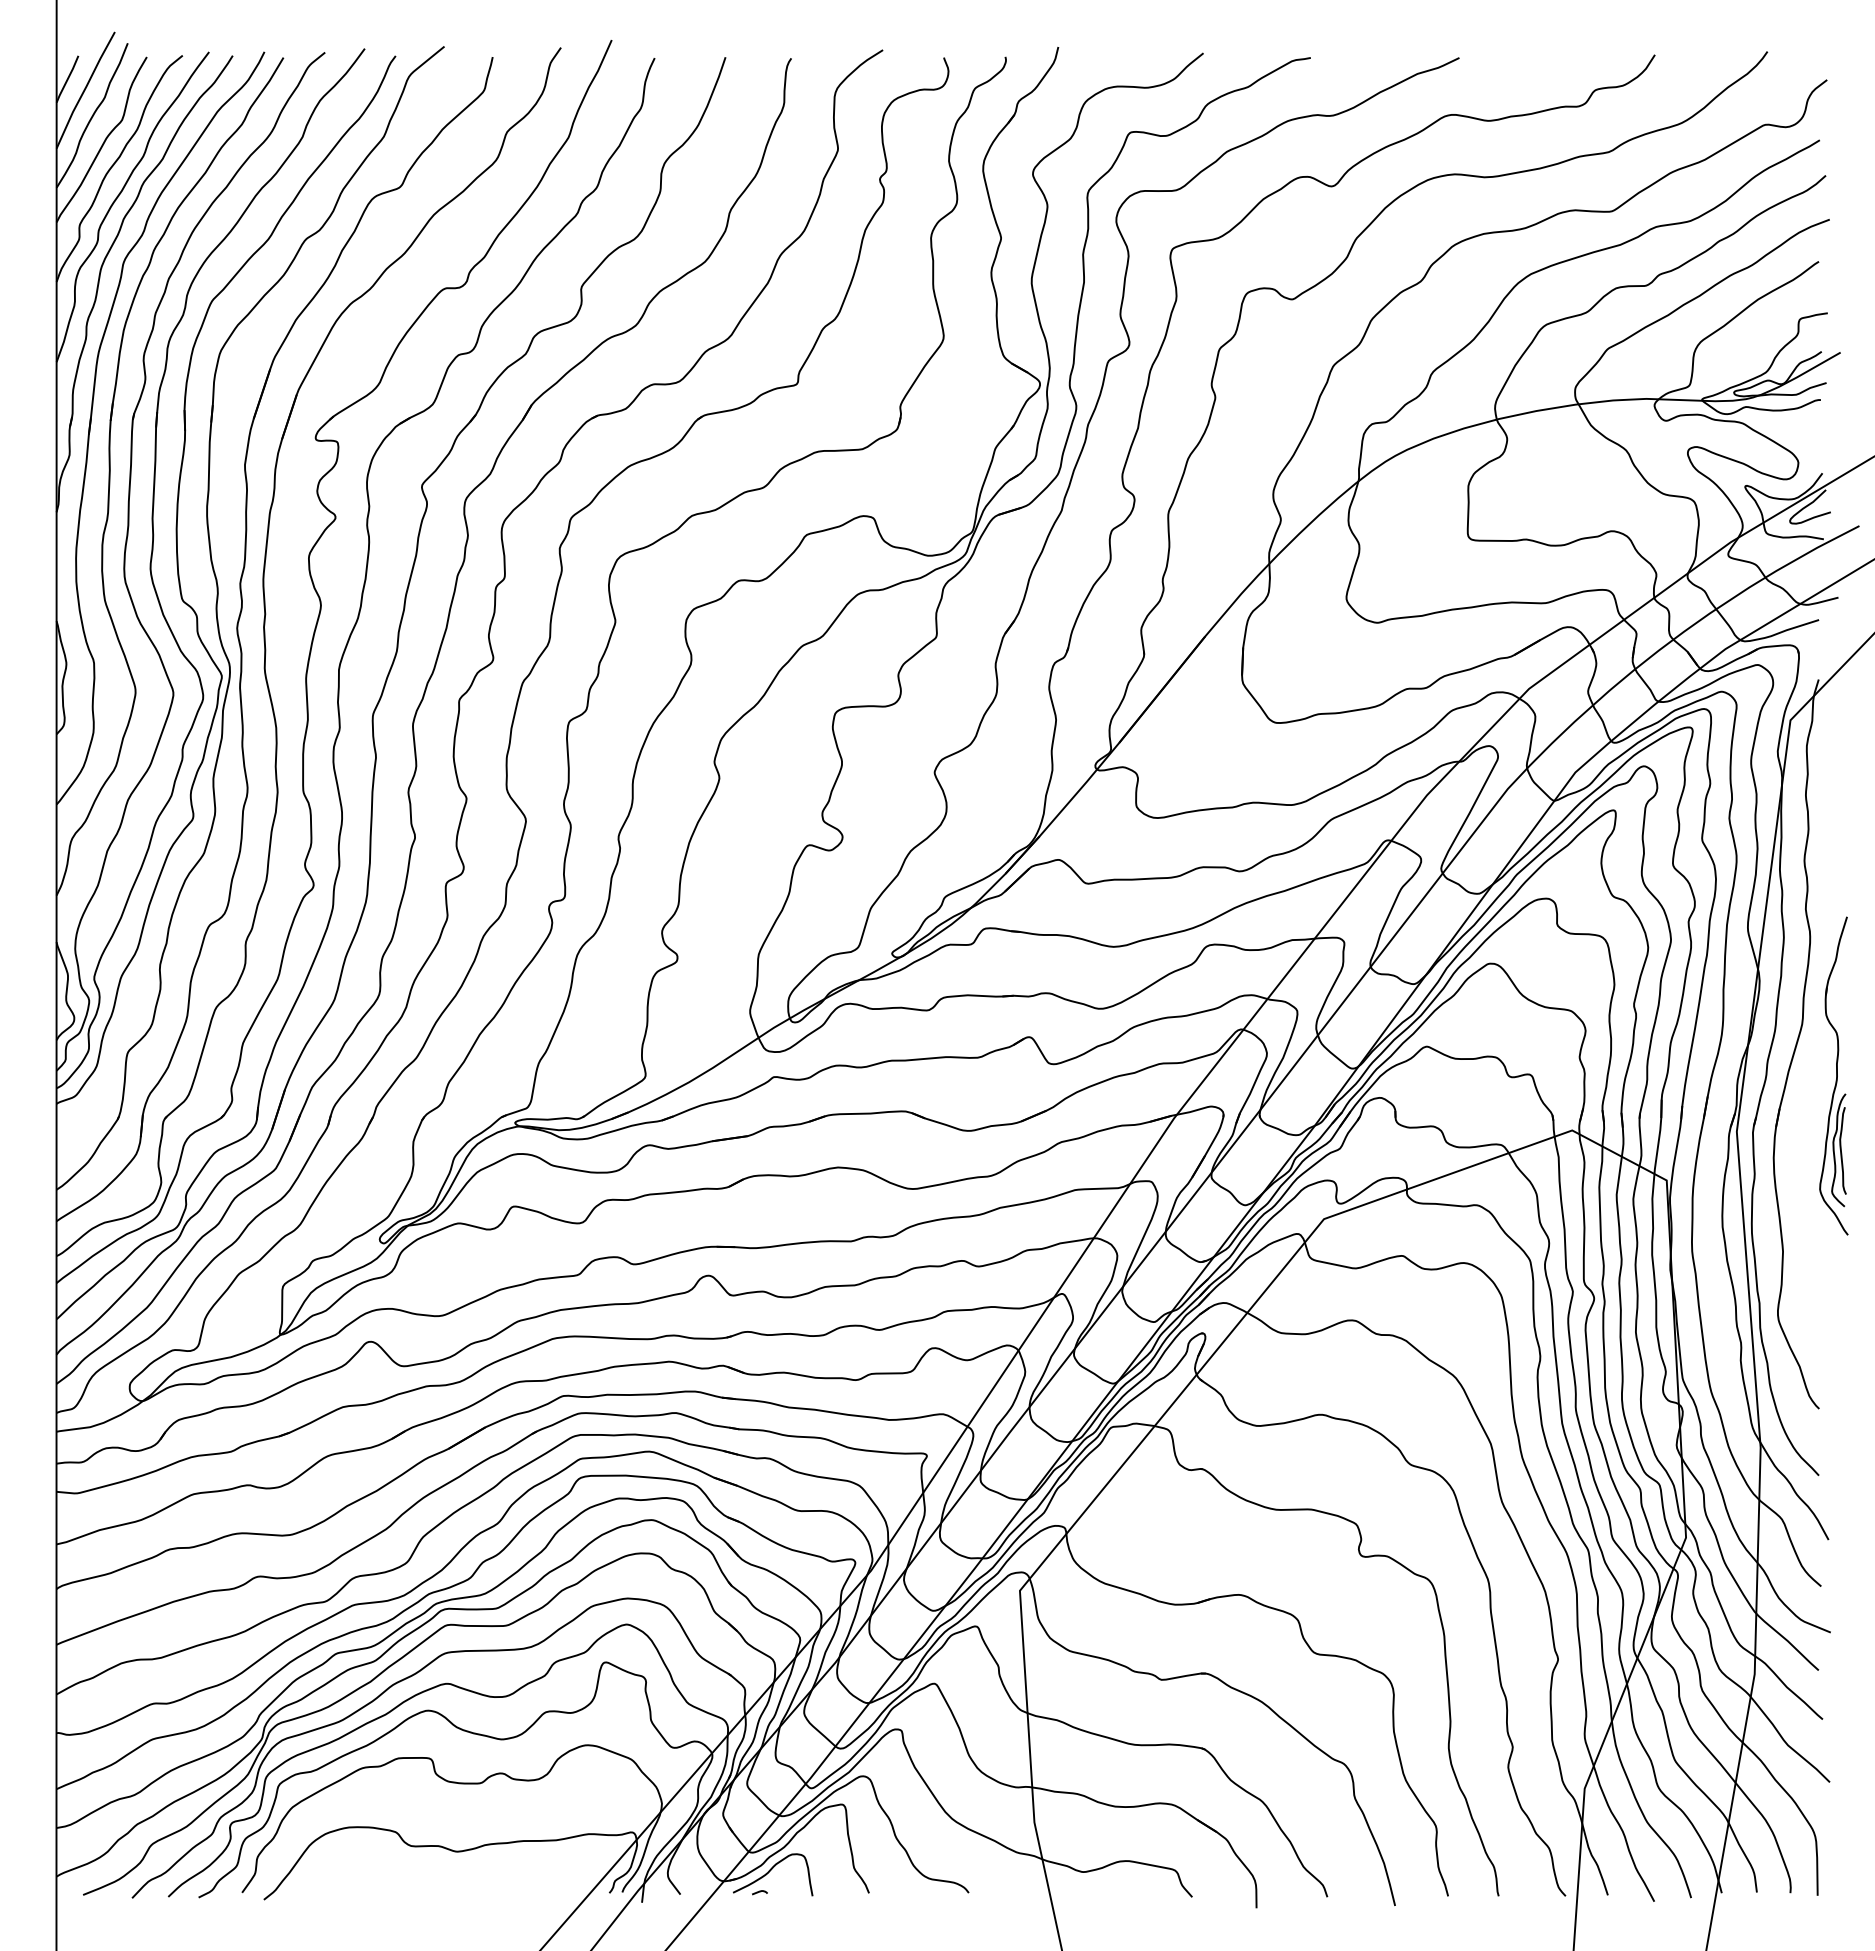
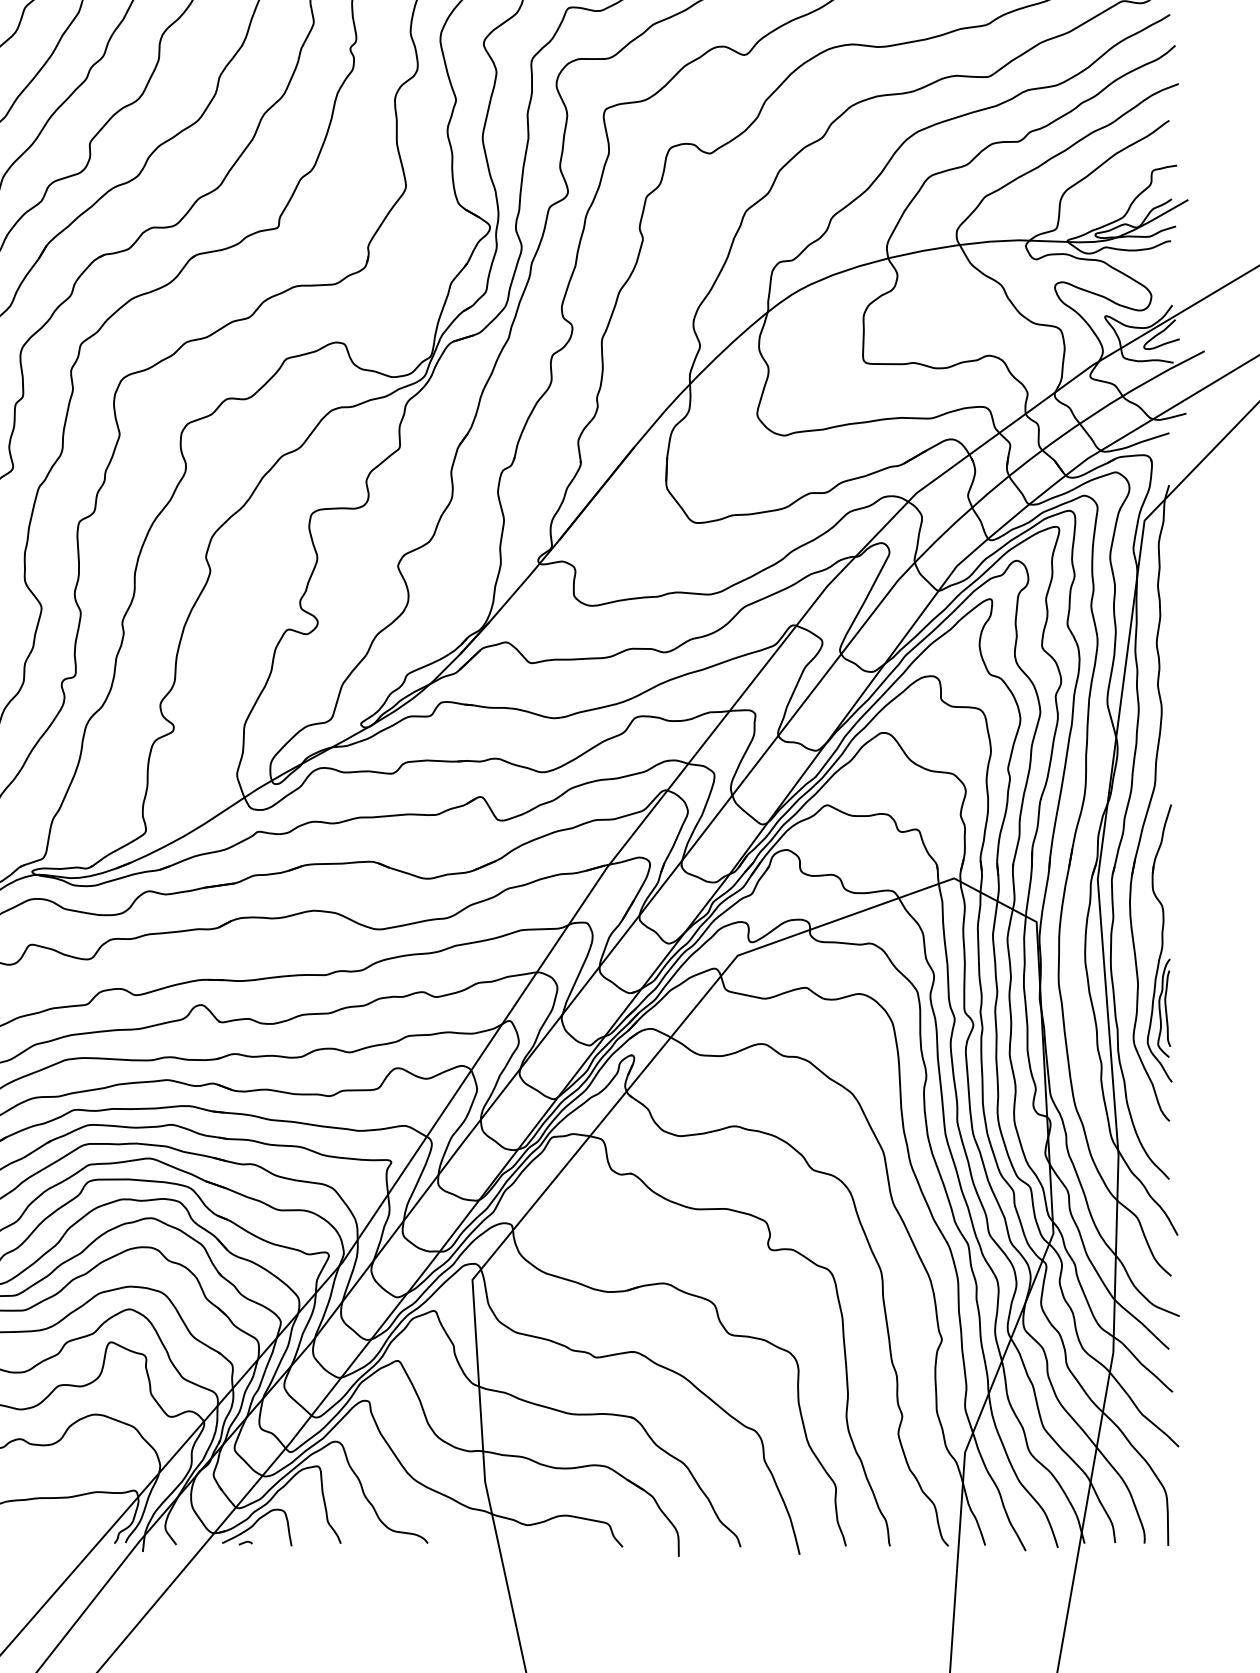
part: (1833, 1075) -> (1159, 942), moved

